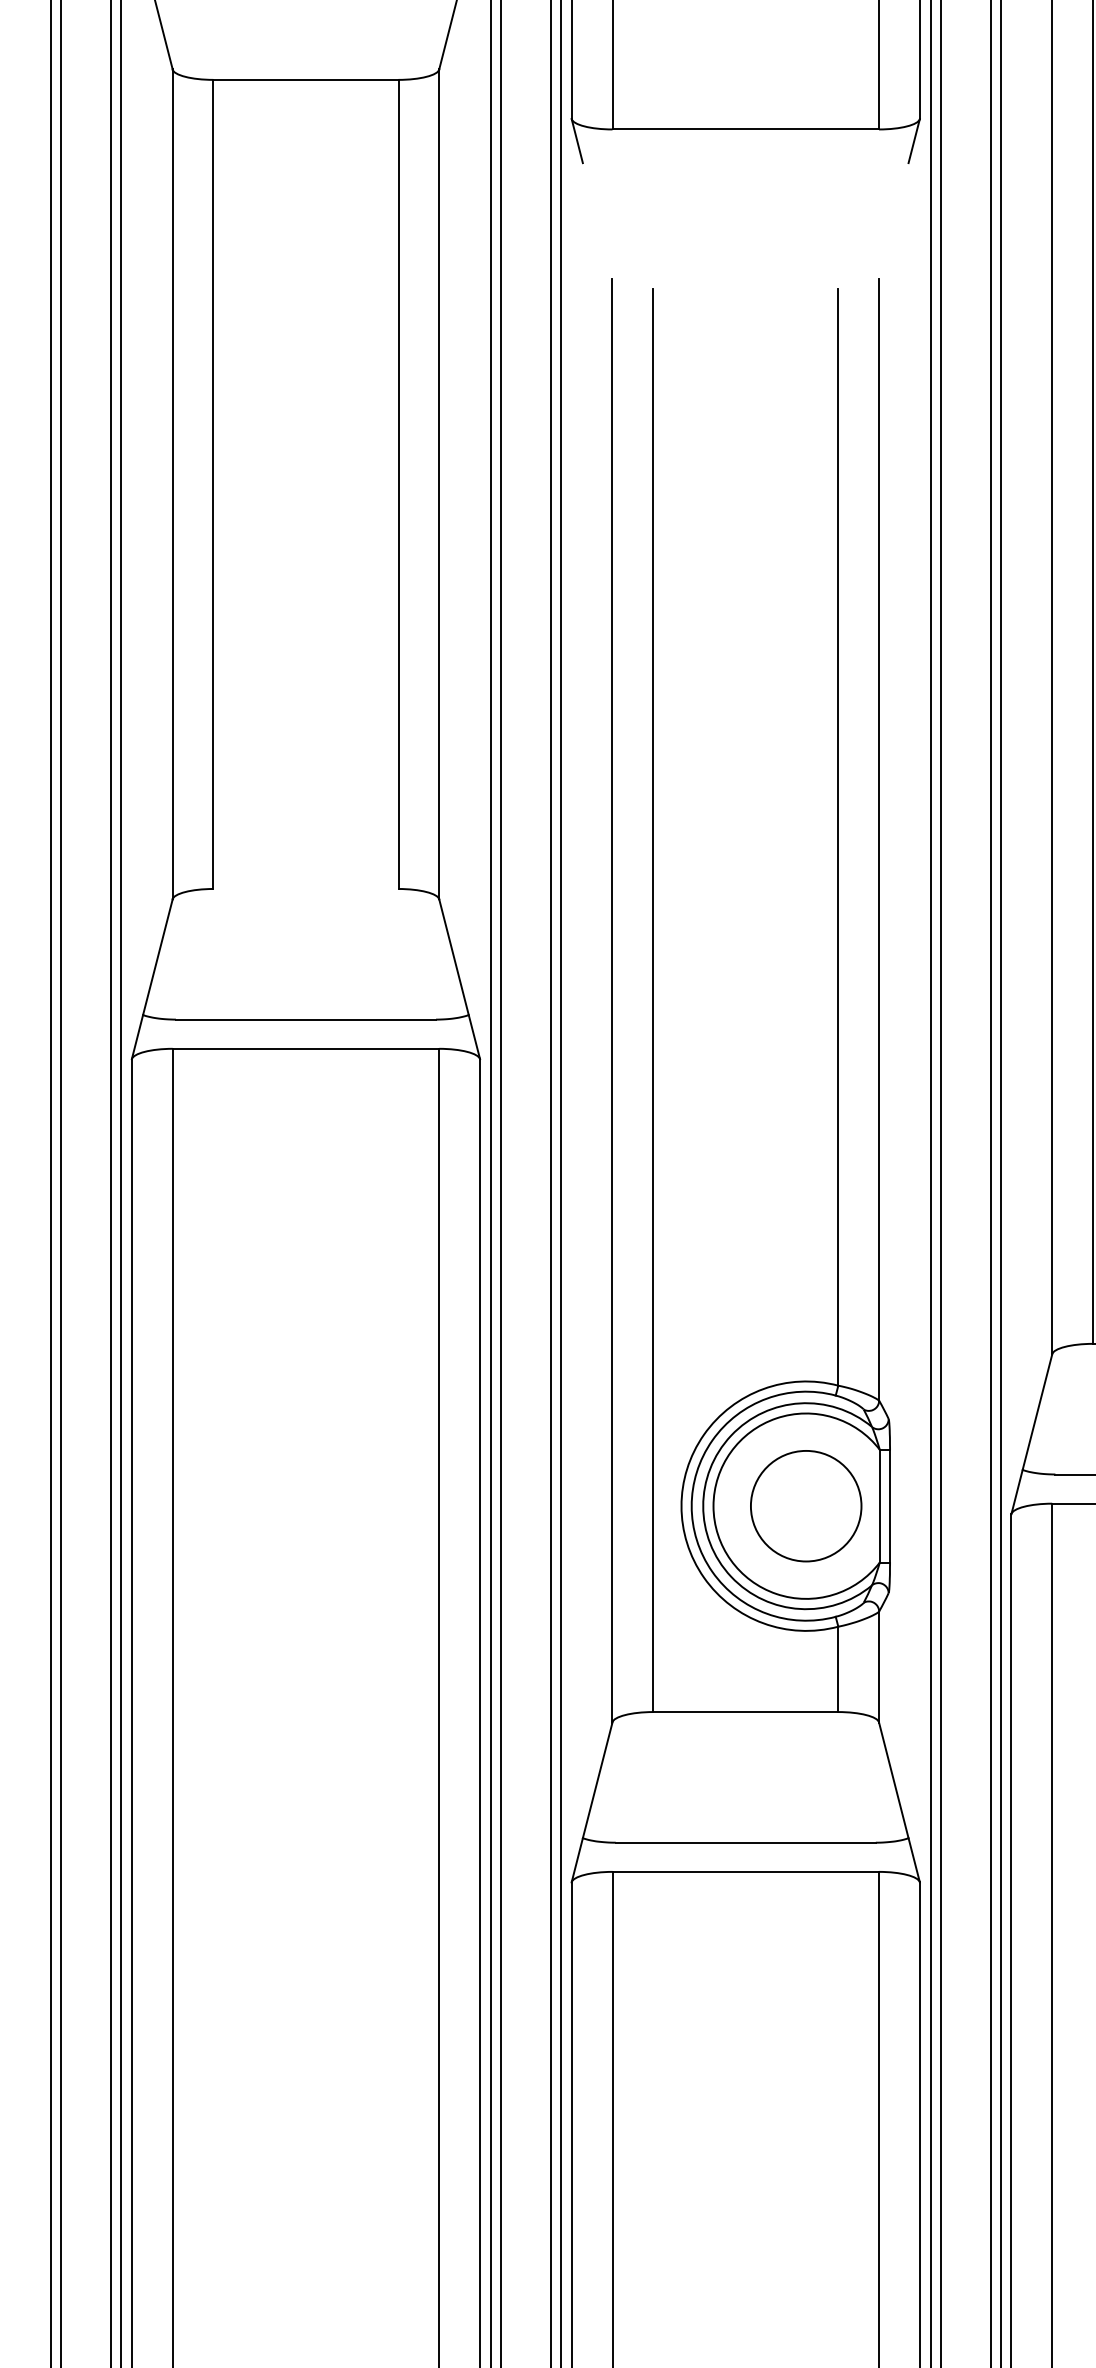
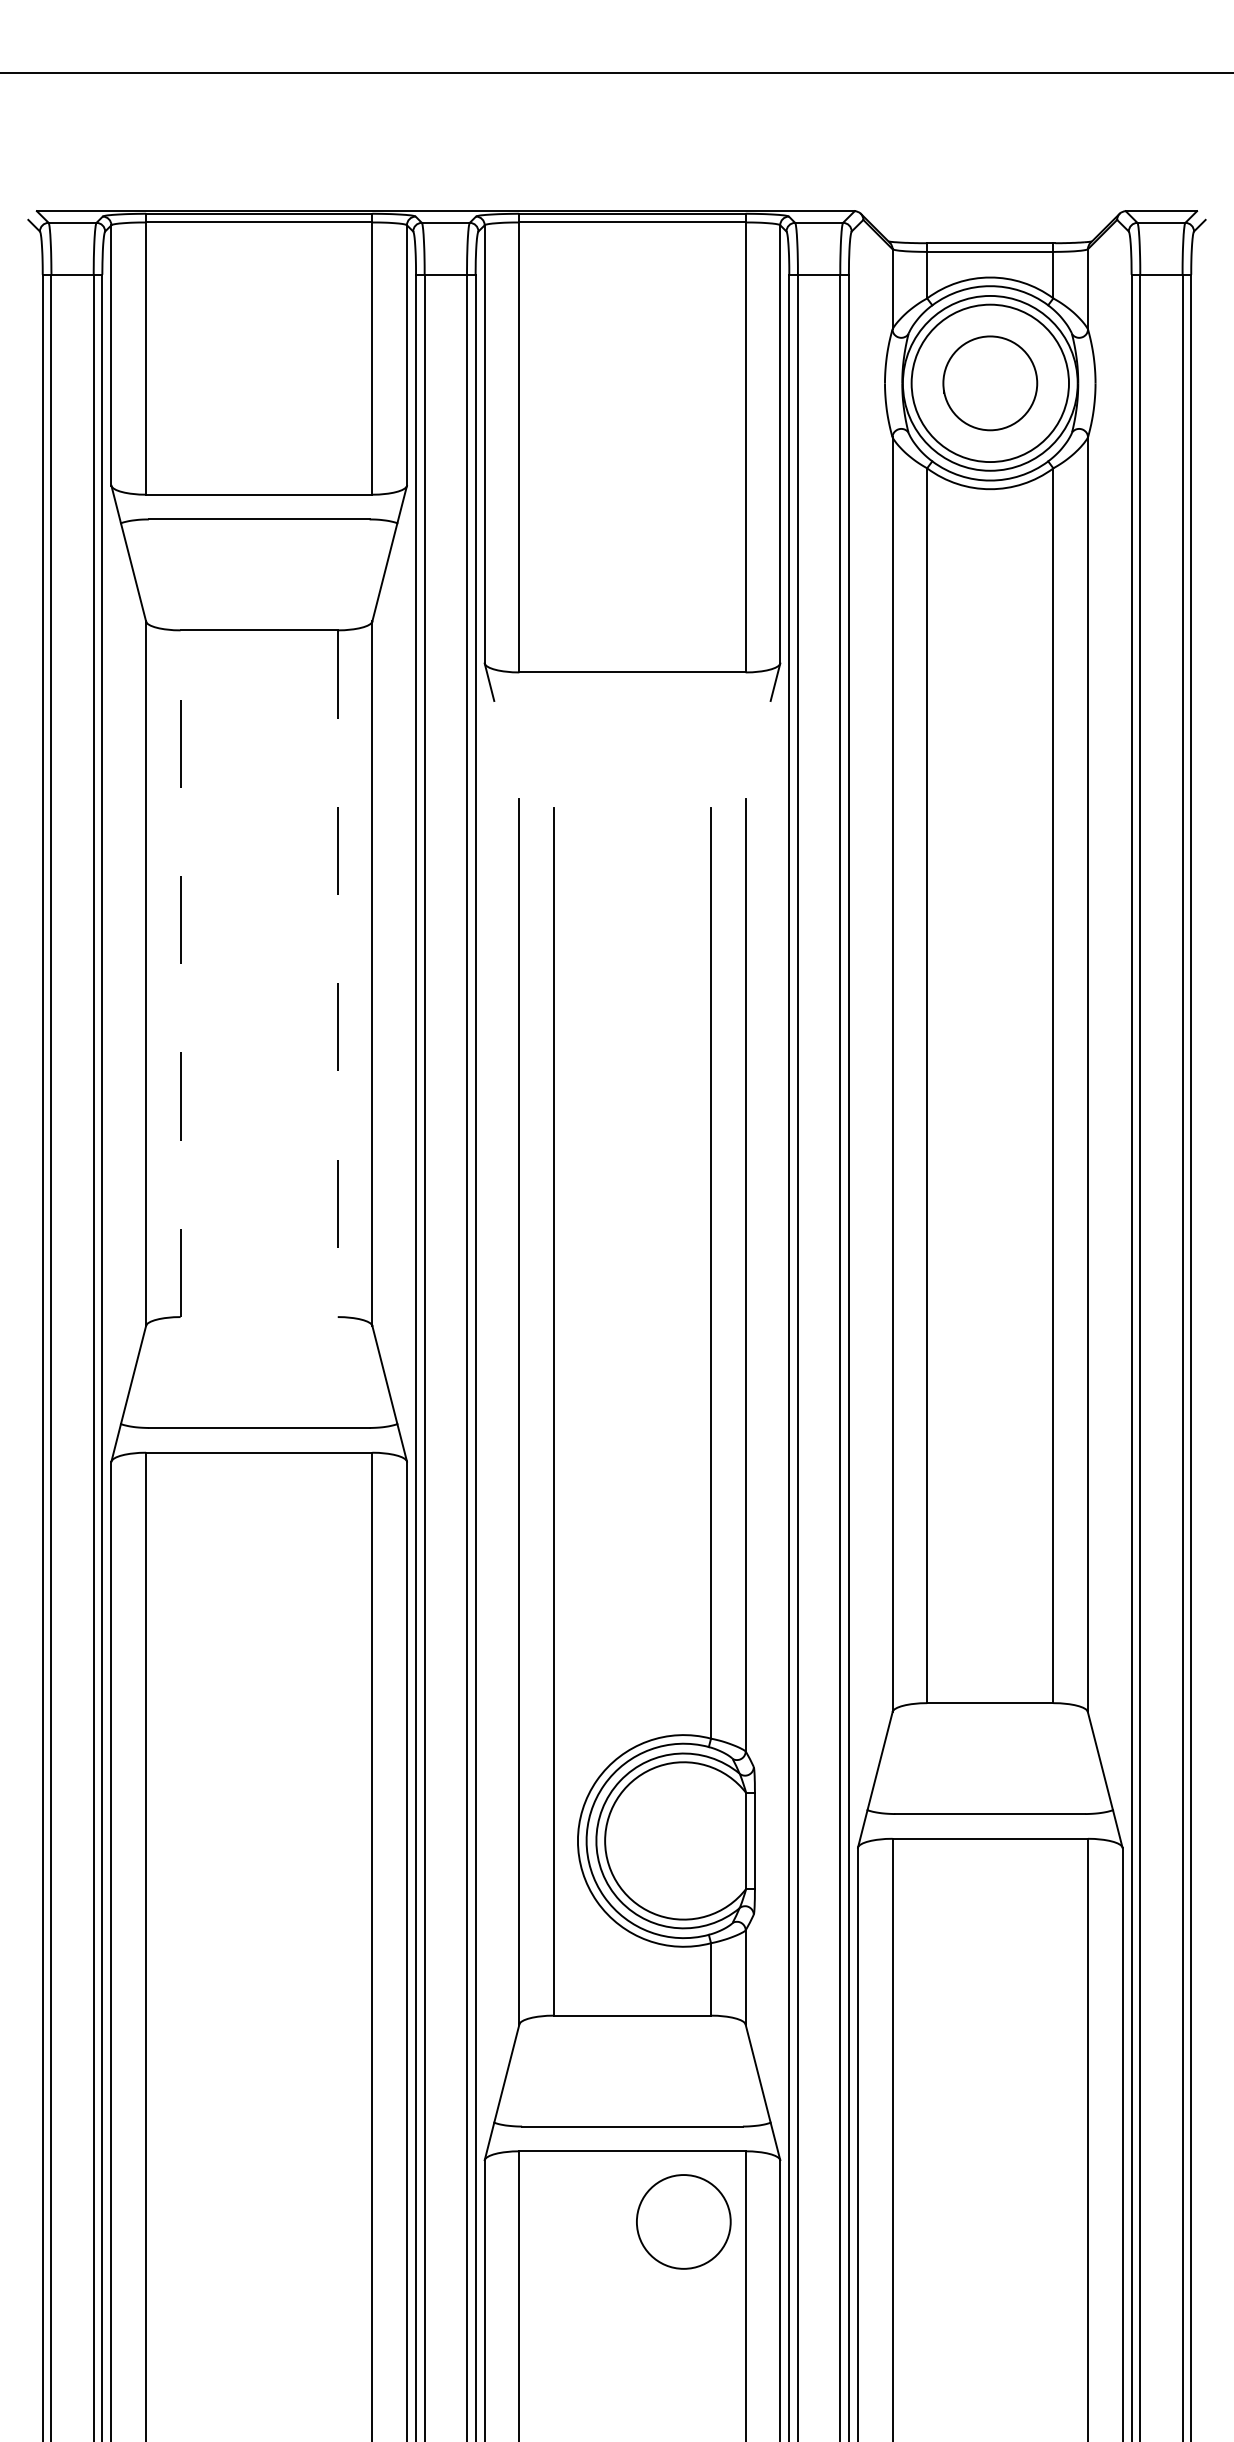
line: (213, 484) -> (180, 973), solid -> dashed
line: (398, 485) -> (337, 974), solid -> dashed
circle: (805, 1505) -> (683, 2221), moved

